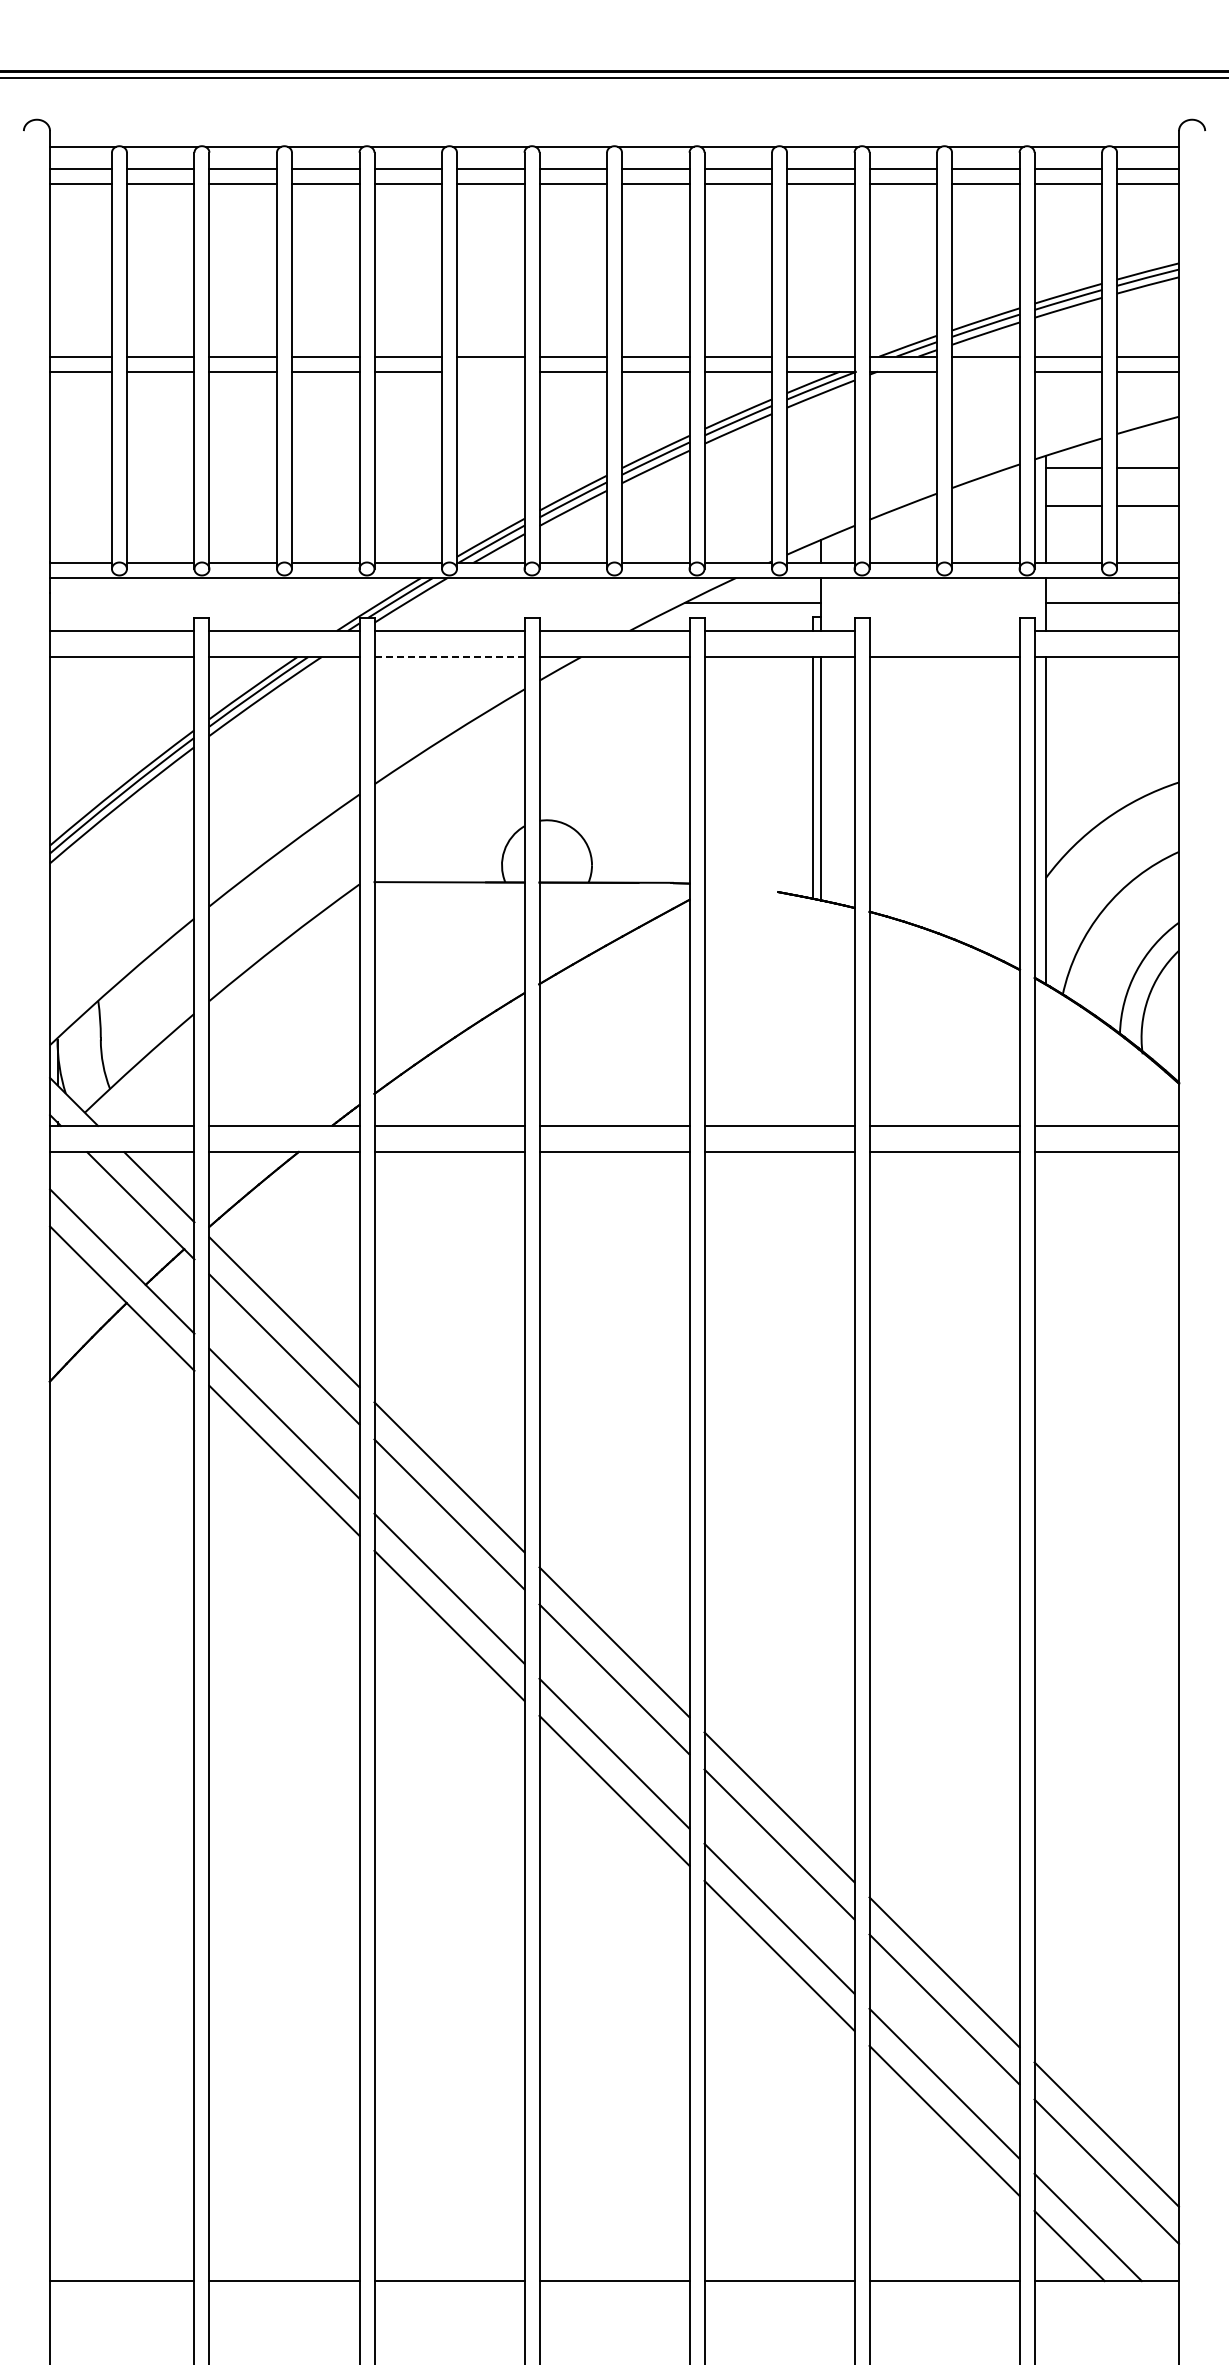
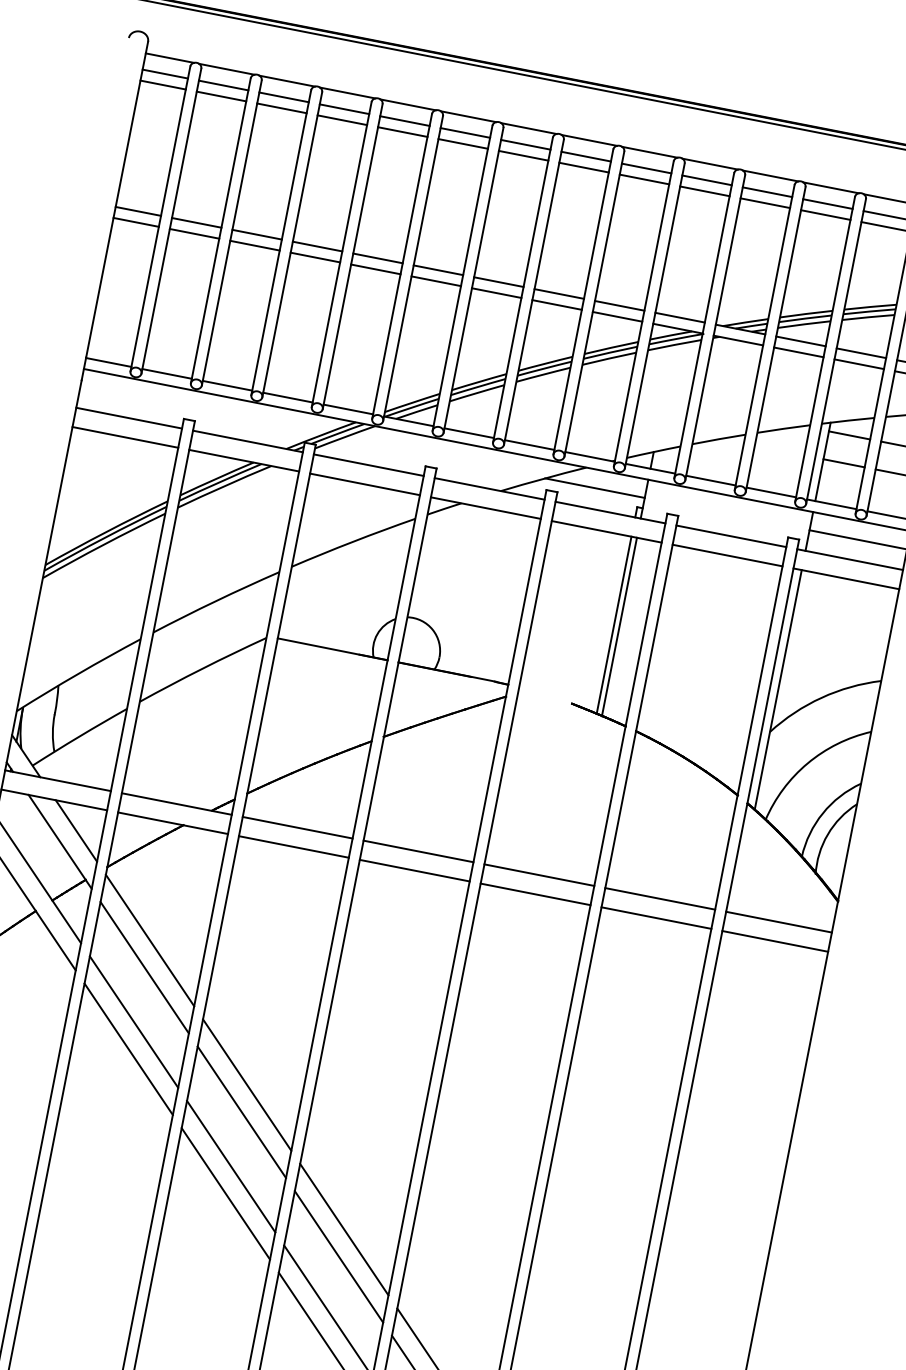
line: (490, 371) -> (436, 281), added
line: (985, 371) -> (798, 352), added
line: (944, 630) -> (731, 536), added
line: (450, 657) -> (365, 484), dashed -> solid

